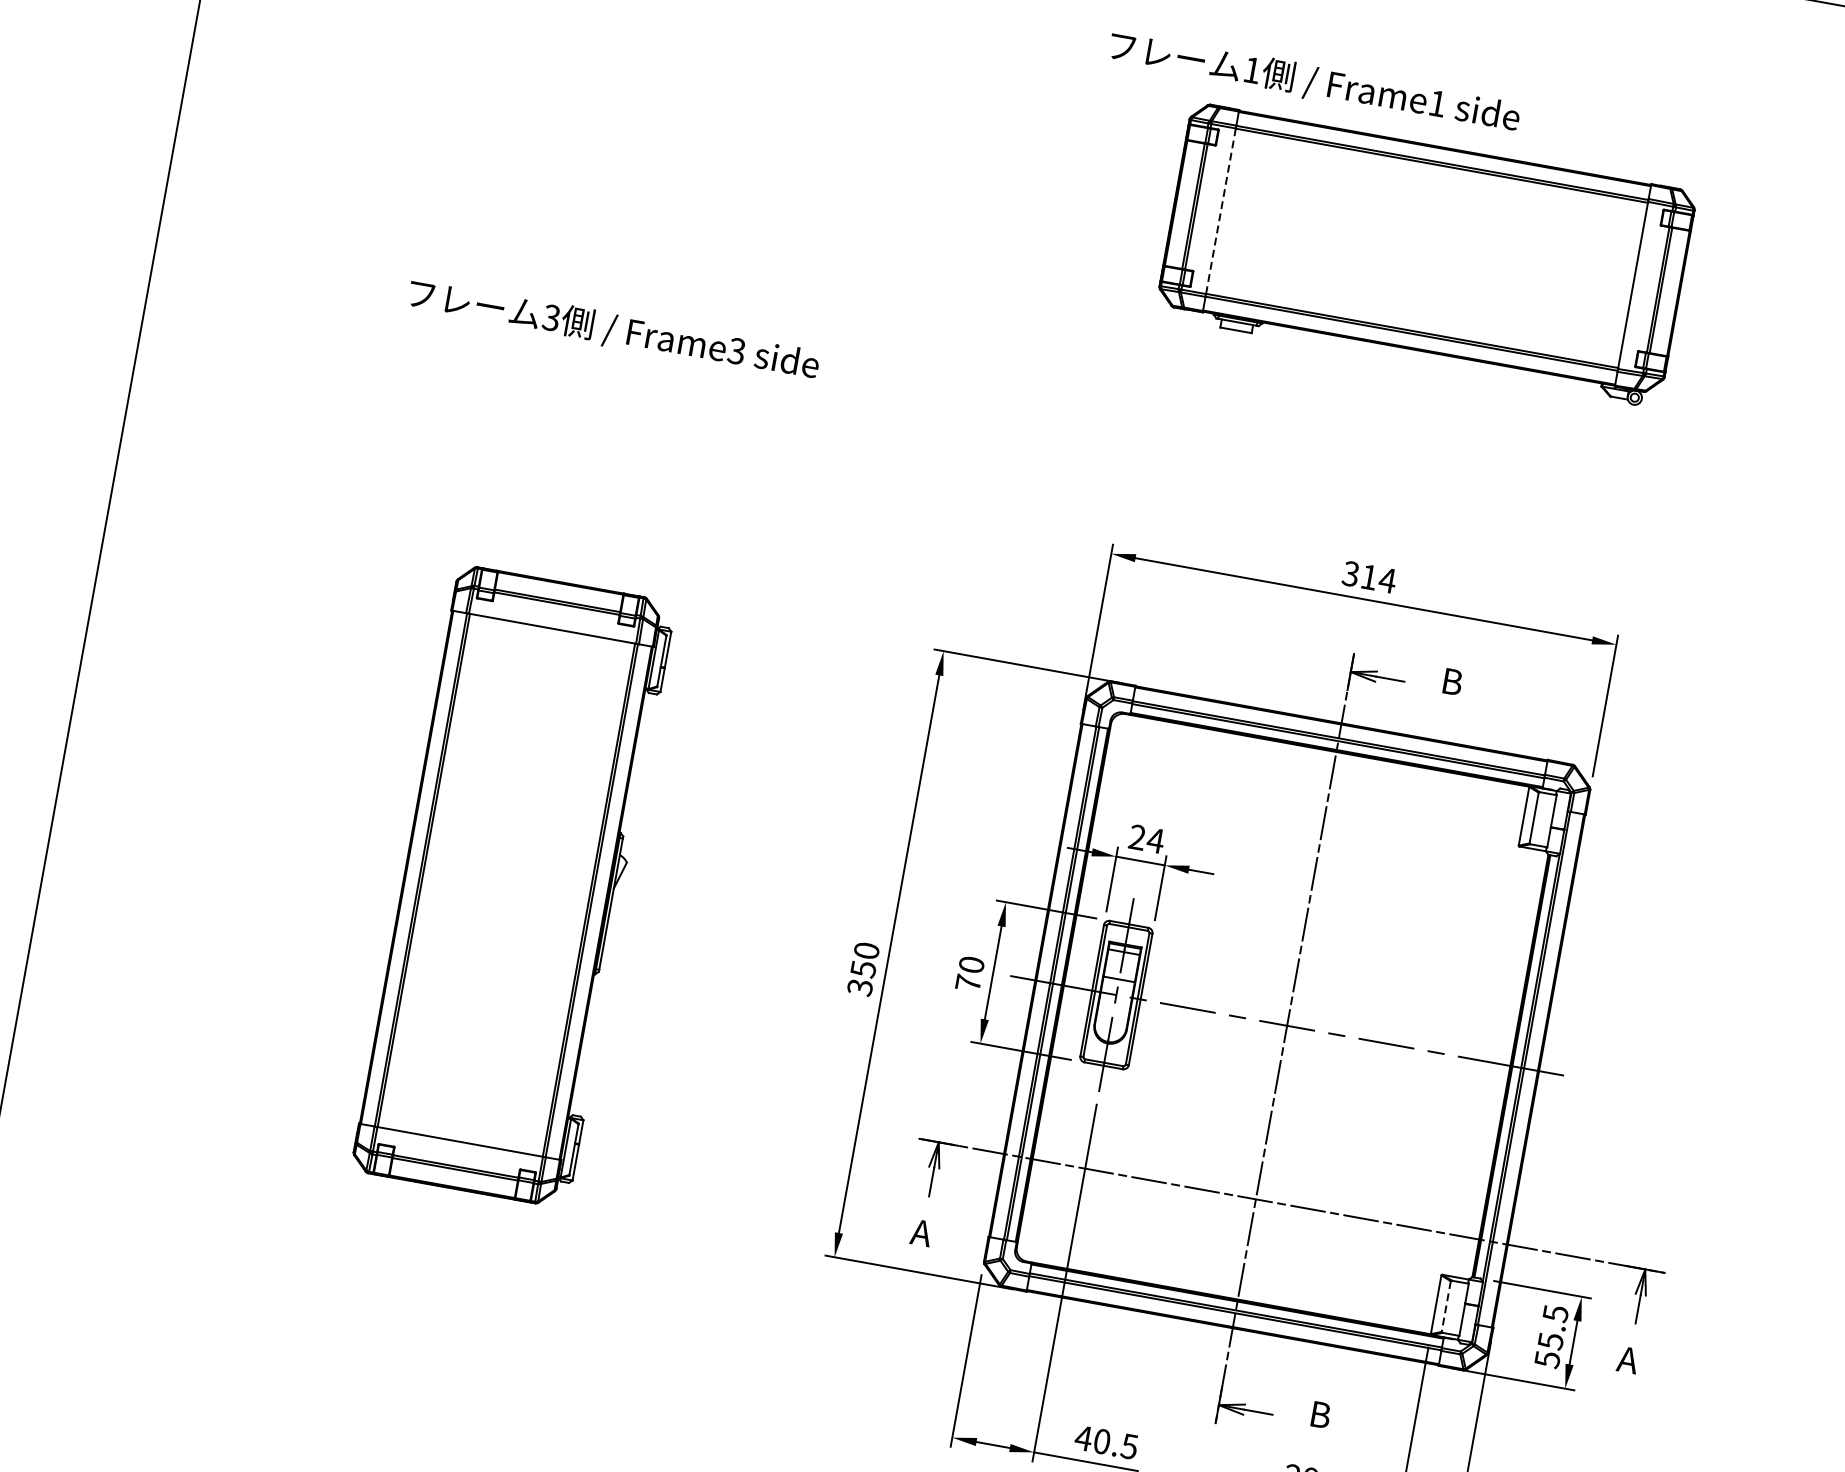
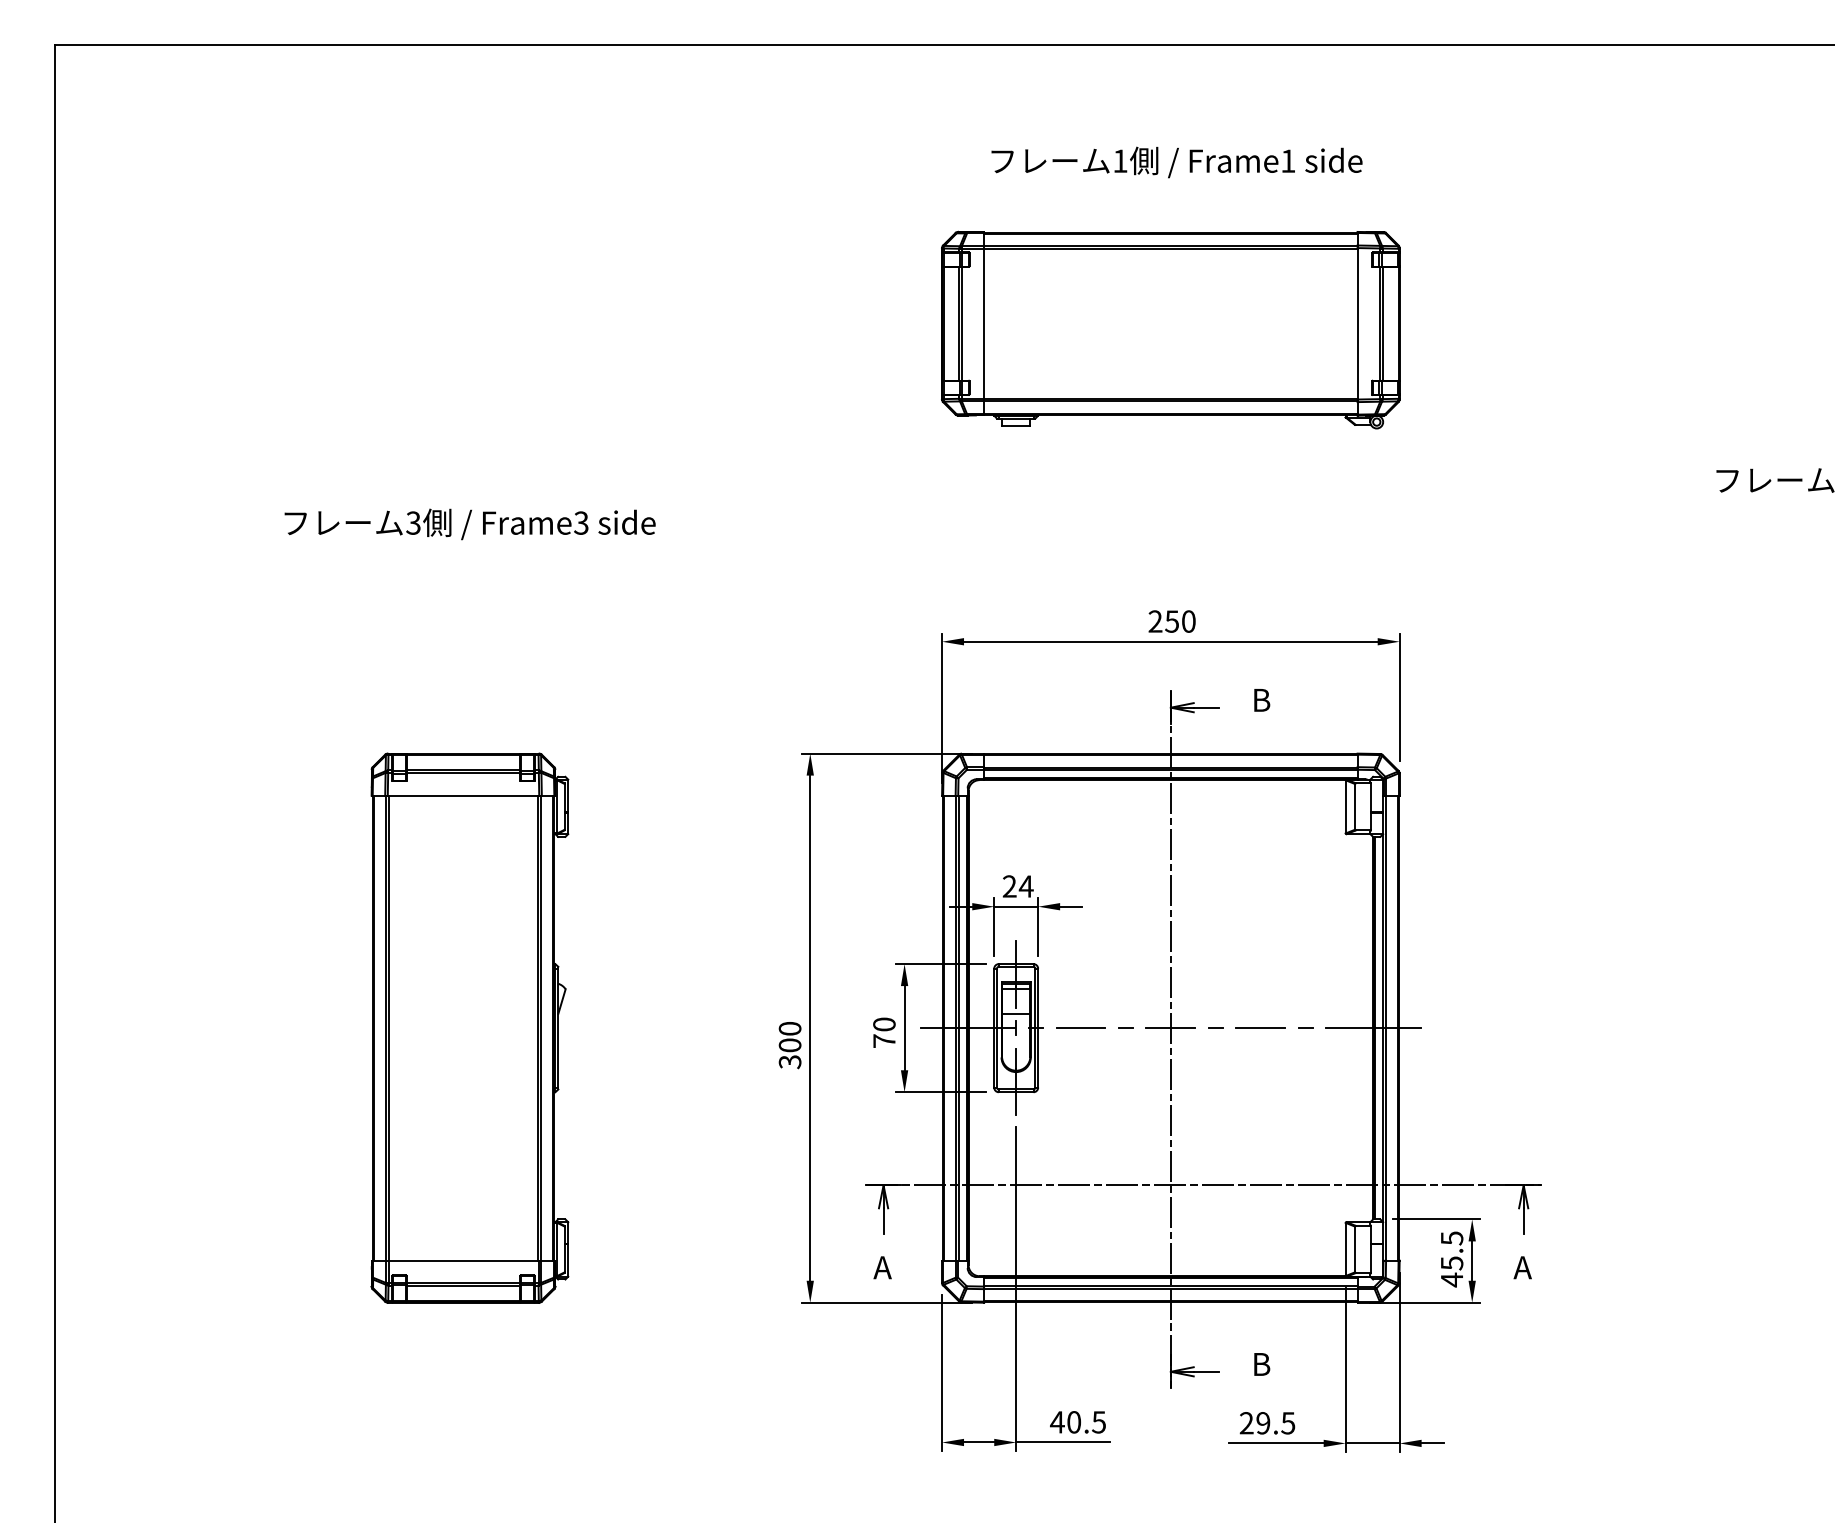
text: (1313, 82) -> (1176, 162), moved
line: (1221, 212) -> (984, 324), dashed -> solid
text: (1369, 577) -> (1172, 621), 314 -> 250
text: (862, 969) -> (789, 1045), 350 -> 300
line: (1445, 1306) -> (1354, 1249), dashed -> solid
text: (1548, 1359) -> (1452, 1279), 55.5 -> 45.5

